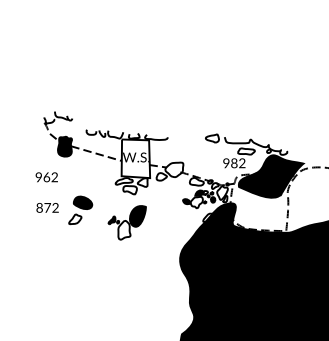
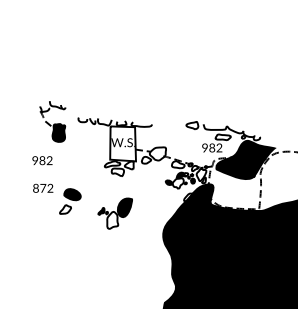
line: (96, 153) -> (87, 139), removed
text: (46, 176) -> (42, 159), 962 -> 982
part: (80, 210) -> (70, 201), moved
part: (126, 222) -> (114, 213), moved

